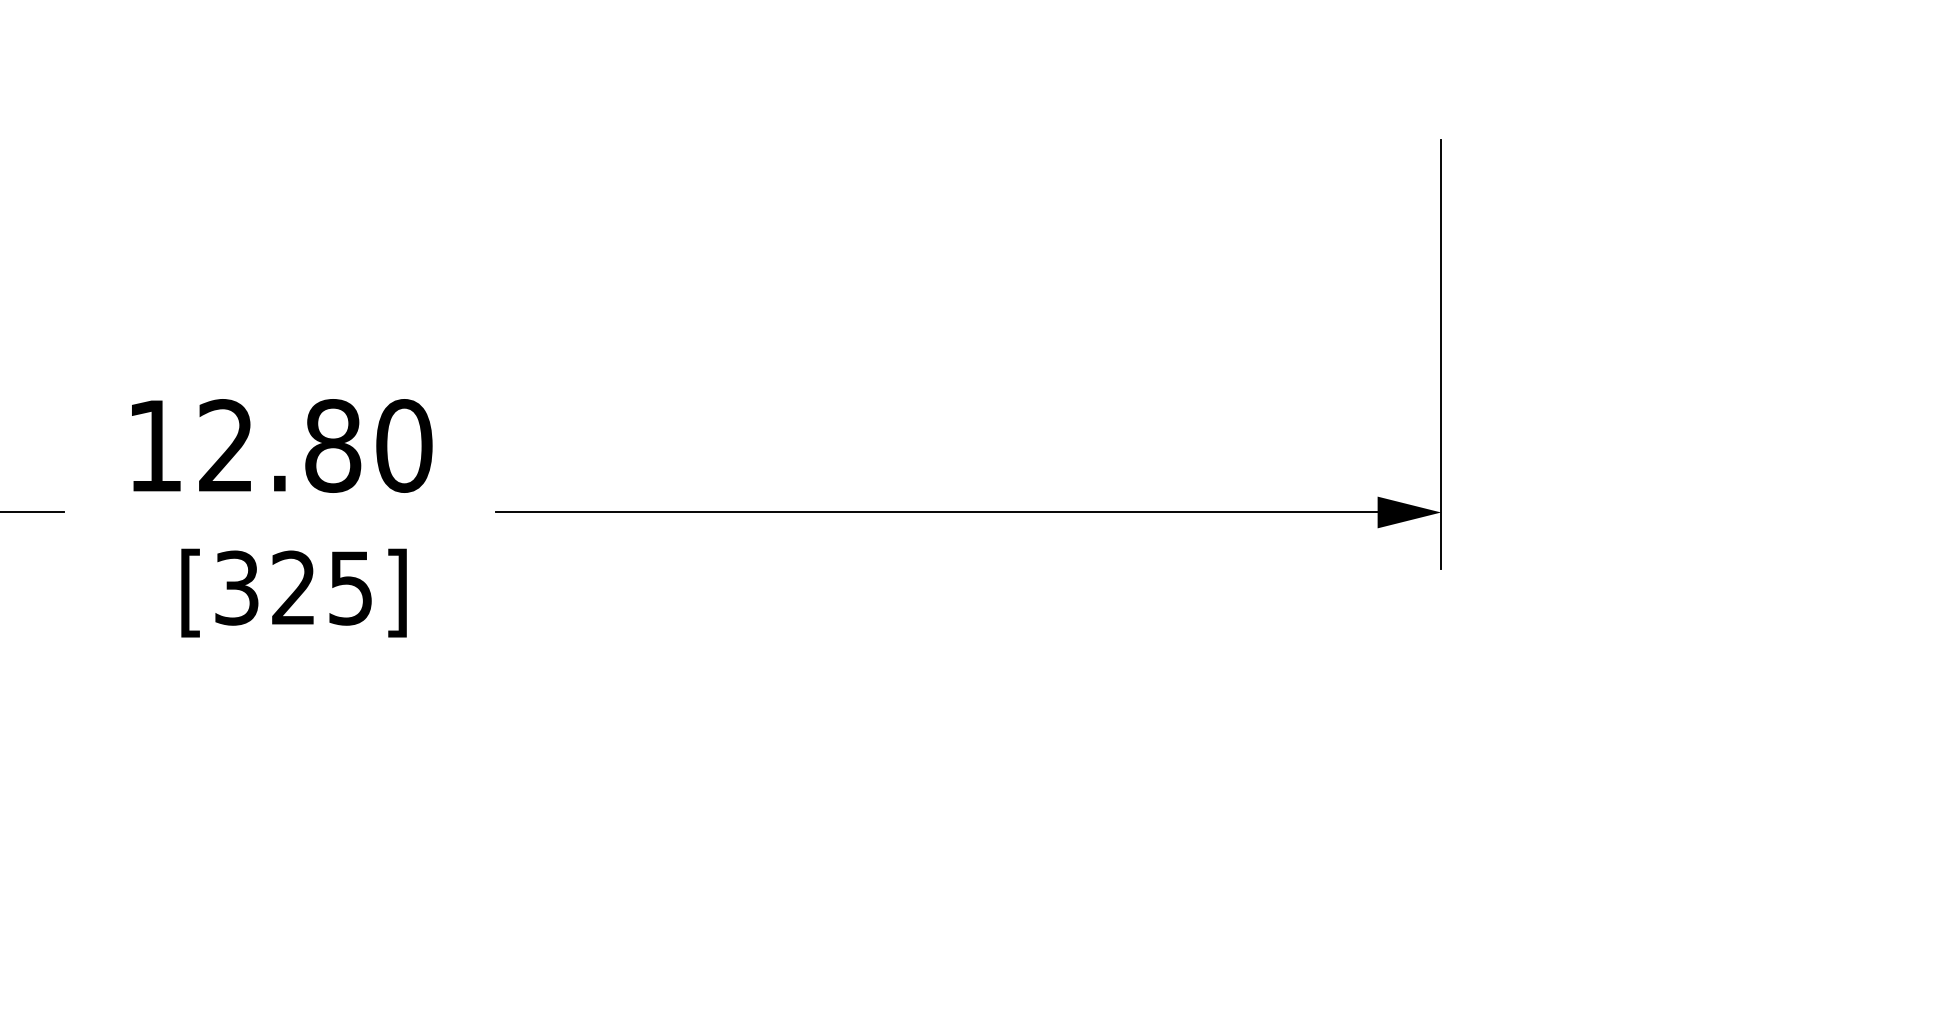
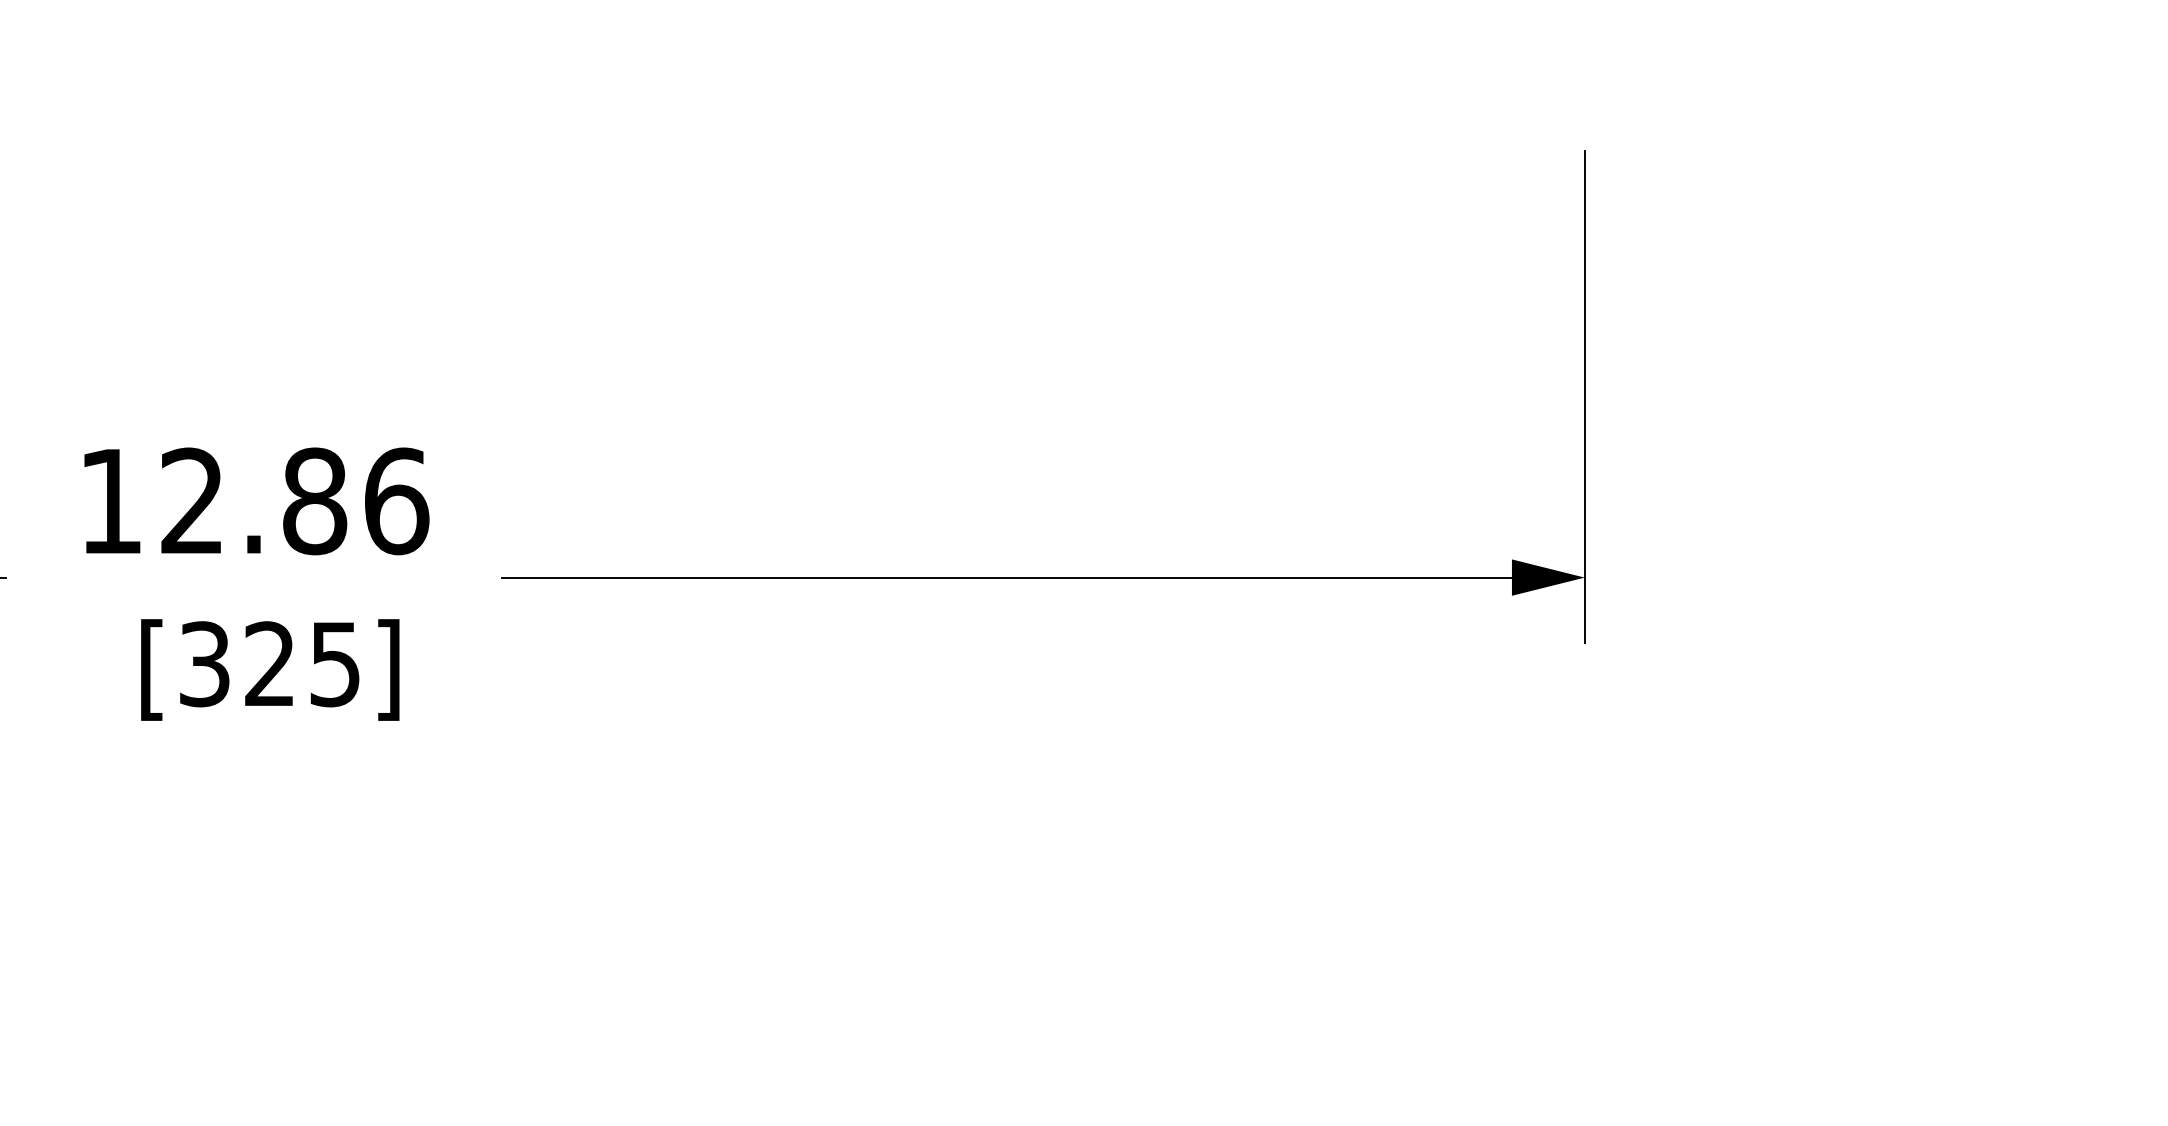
text: (404, 445) -> (396, 500), 12.80 -> 12.86

